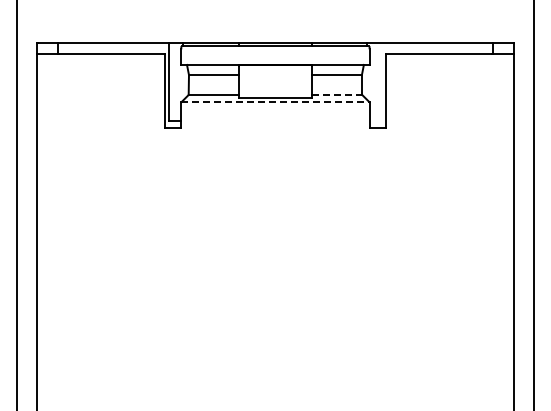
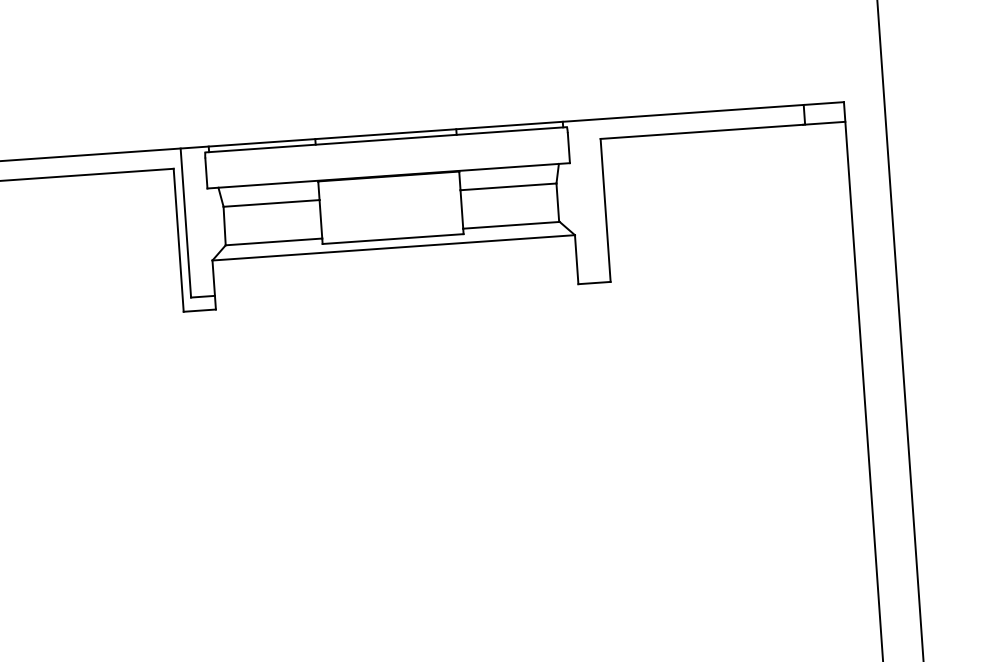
line: (337, 94) -> (512, 224), dashed -> solid
line: (275, 102) -> (393, 248), dashed -> solid

